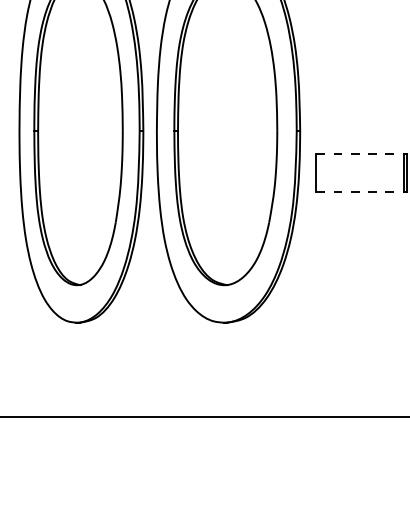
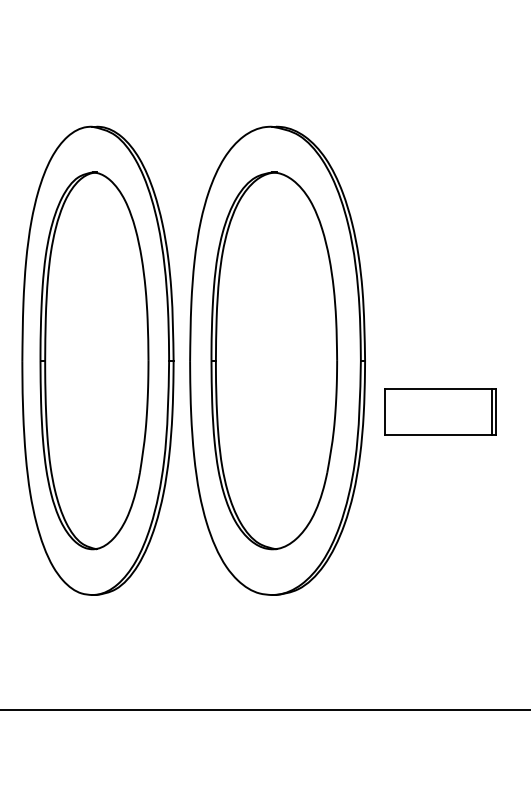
line: (360, 154) -> (438, 389), dashed -> solid
line: (360, 192) -> (438, 435), dashed -> solid

